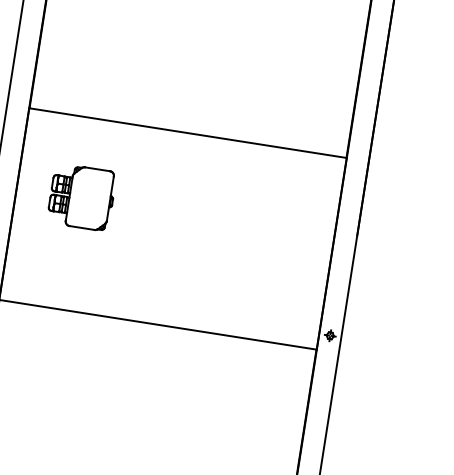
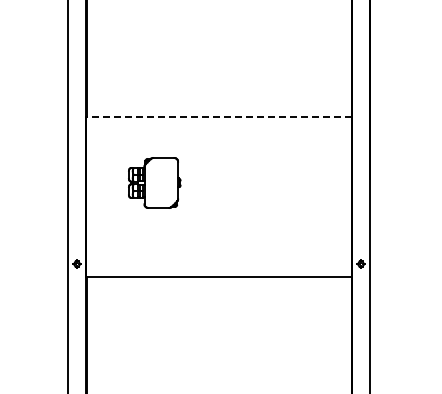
line: (188, 132) -> (219, 116), solid -> dashed
part: (81, 196) -> (154, 182), moved

